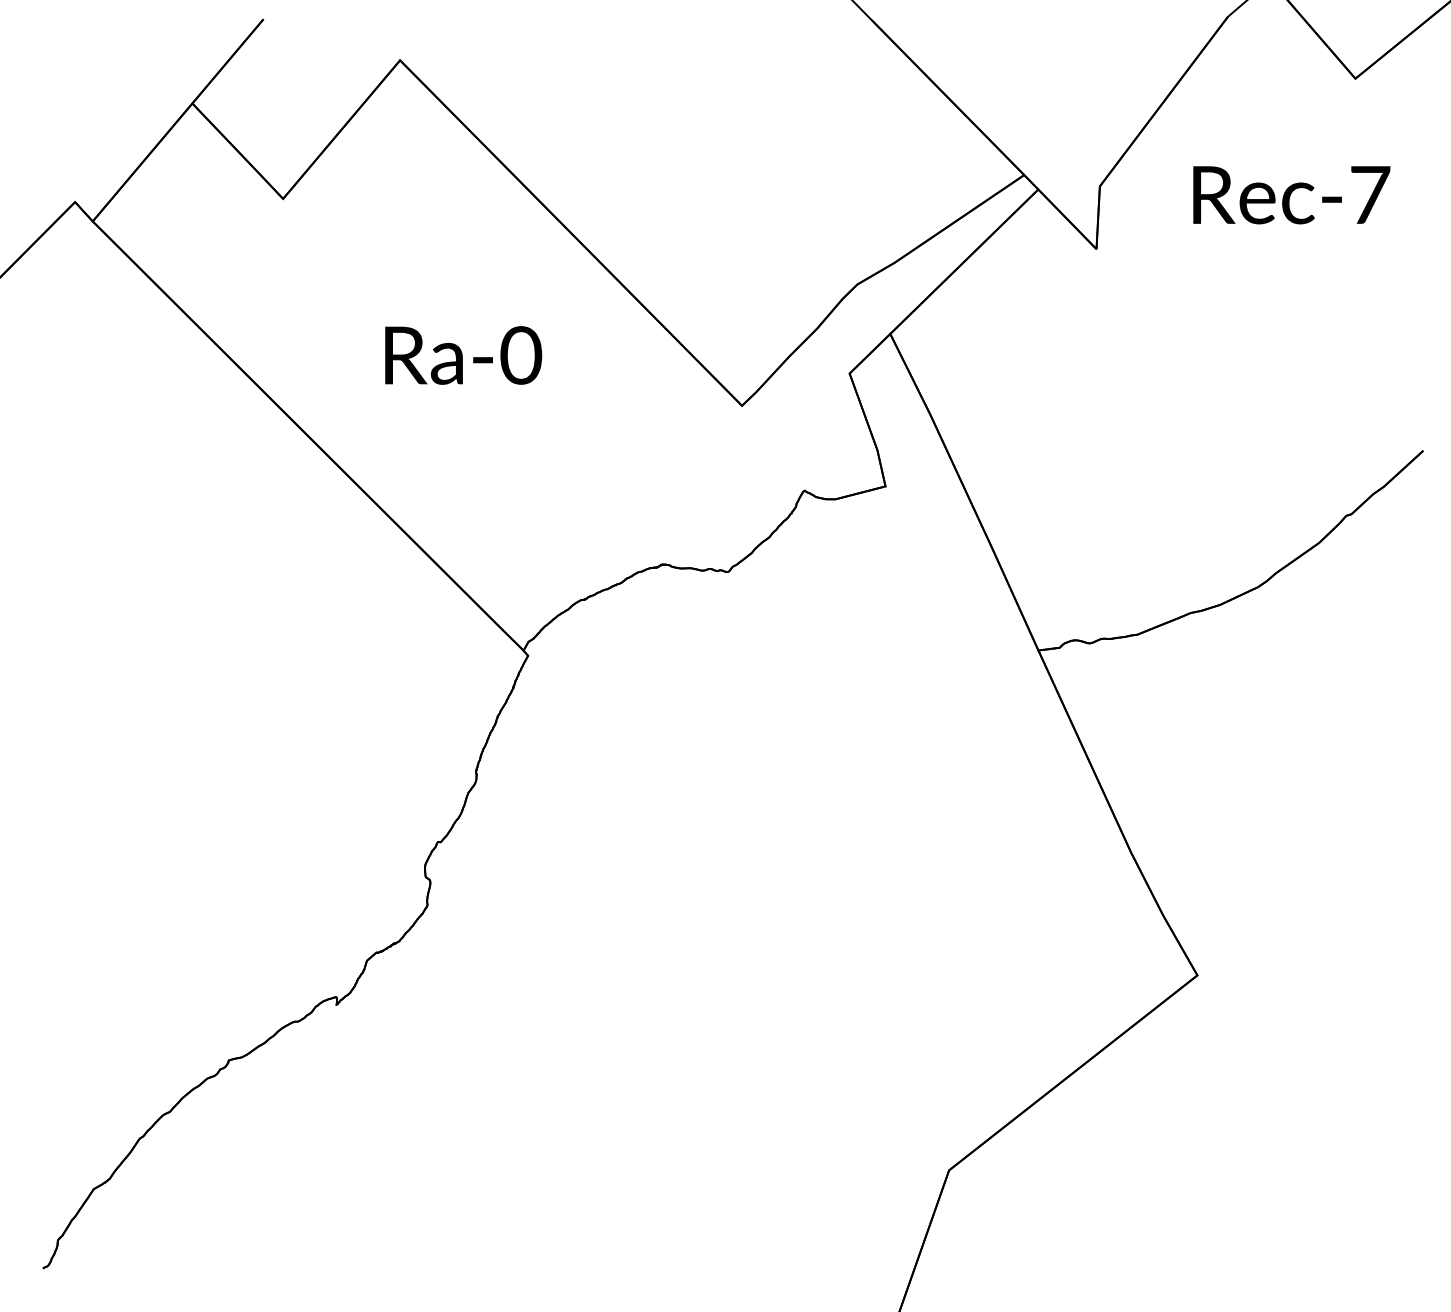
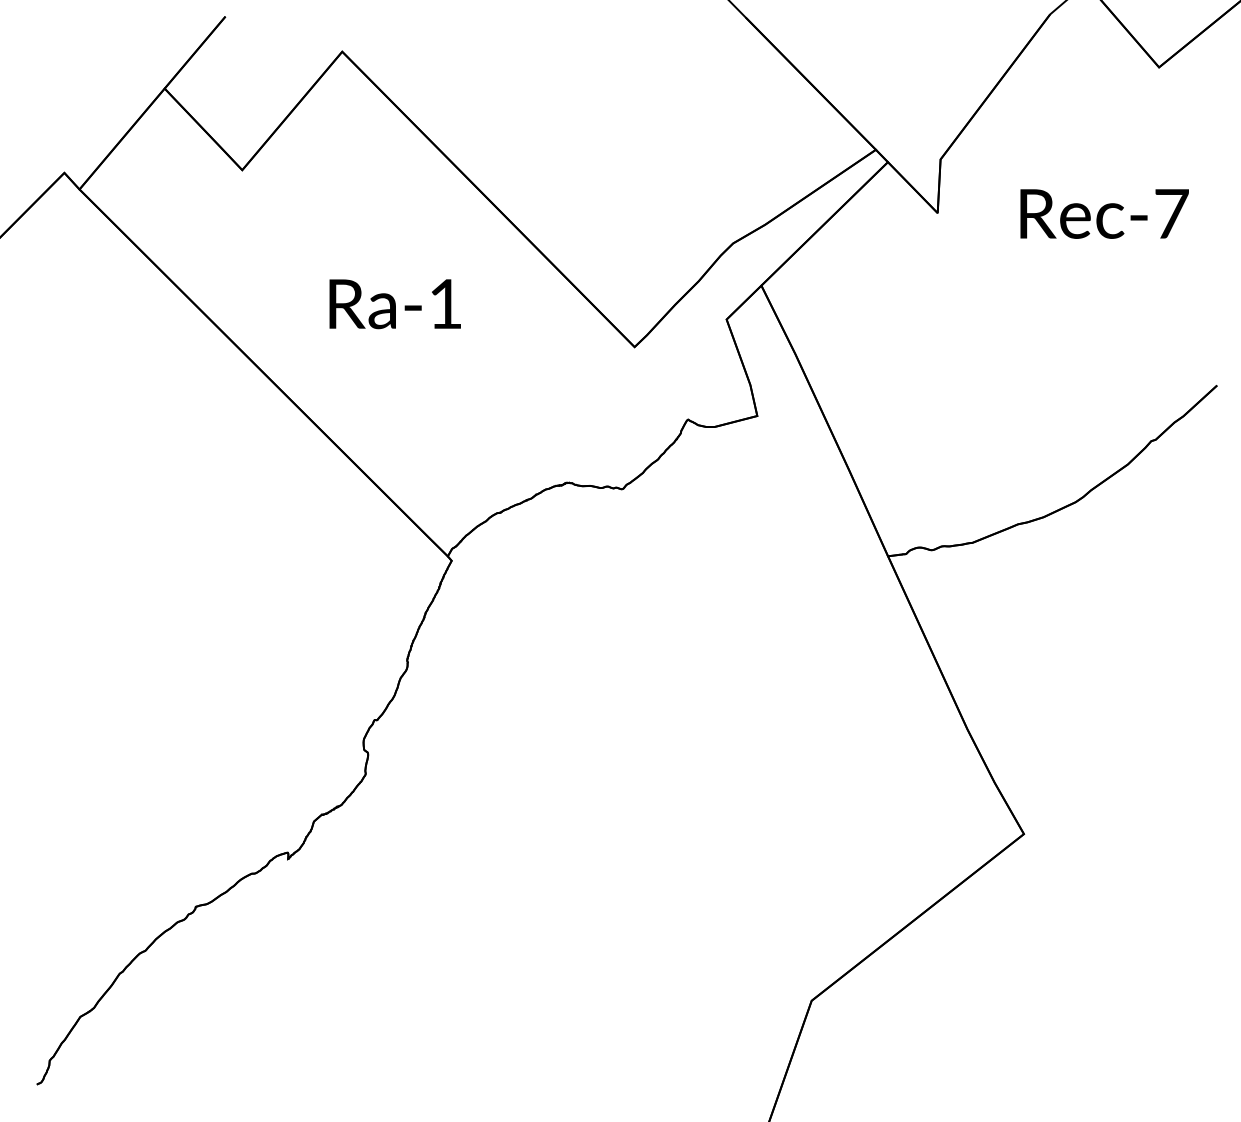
text: (1291, 194) -> (1104, 213), moved
text: (520, 355) -> (445, 304), Ra-0 -> Ra-1

